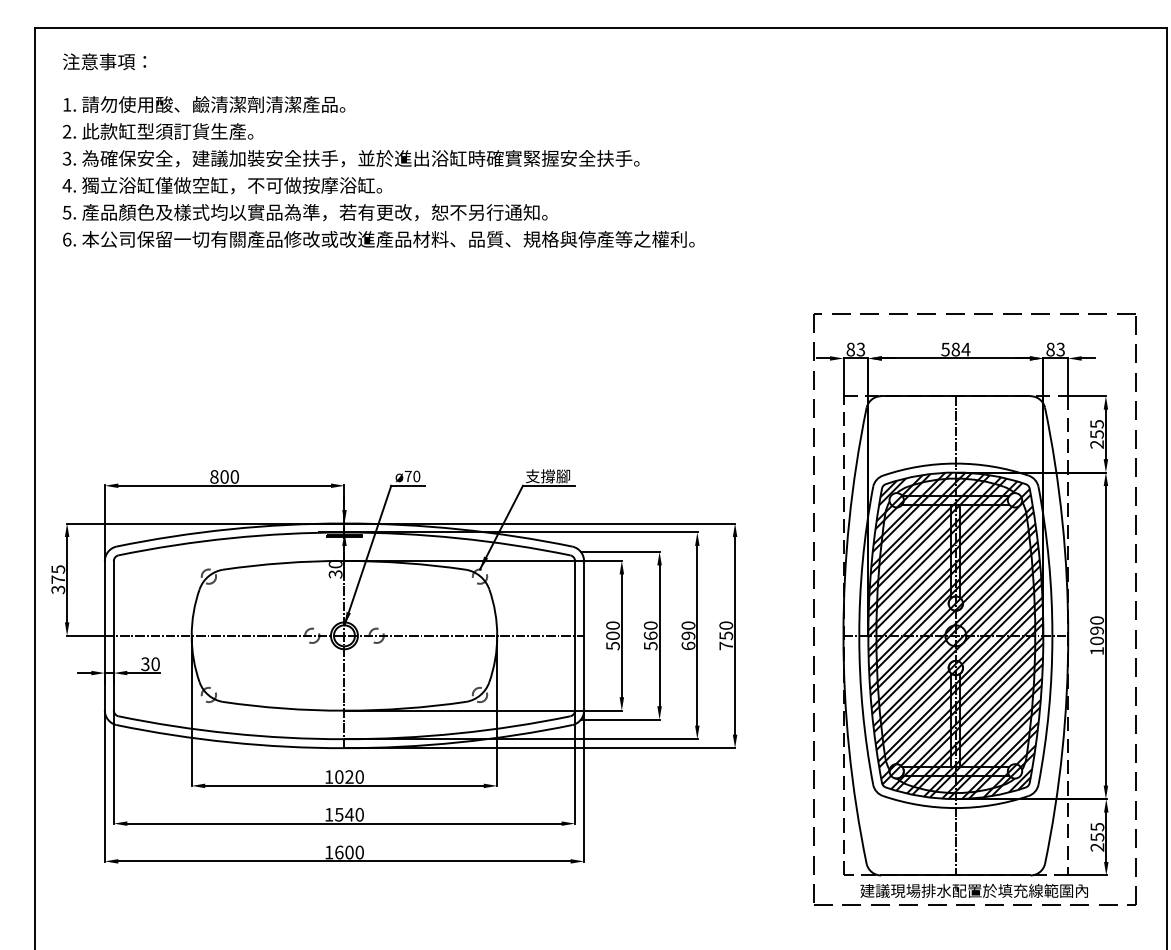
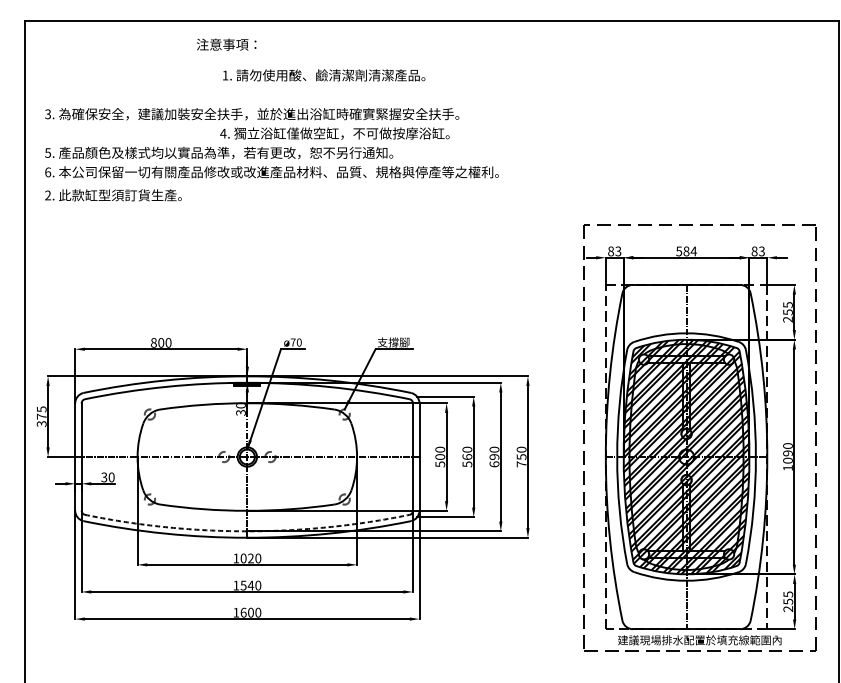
text: (104, 61) -> (226, 44), moved
text: (204, 104) -> (324, 75), moved
text: (158, 131) -> (113, 195), moved
text: (221, 185) -> (334, 133), moved
arc: (344, 739) -> (247, 531), solid -> dashed

